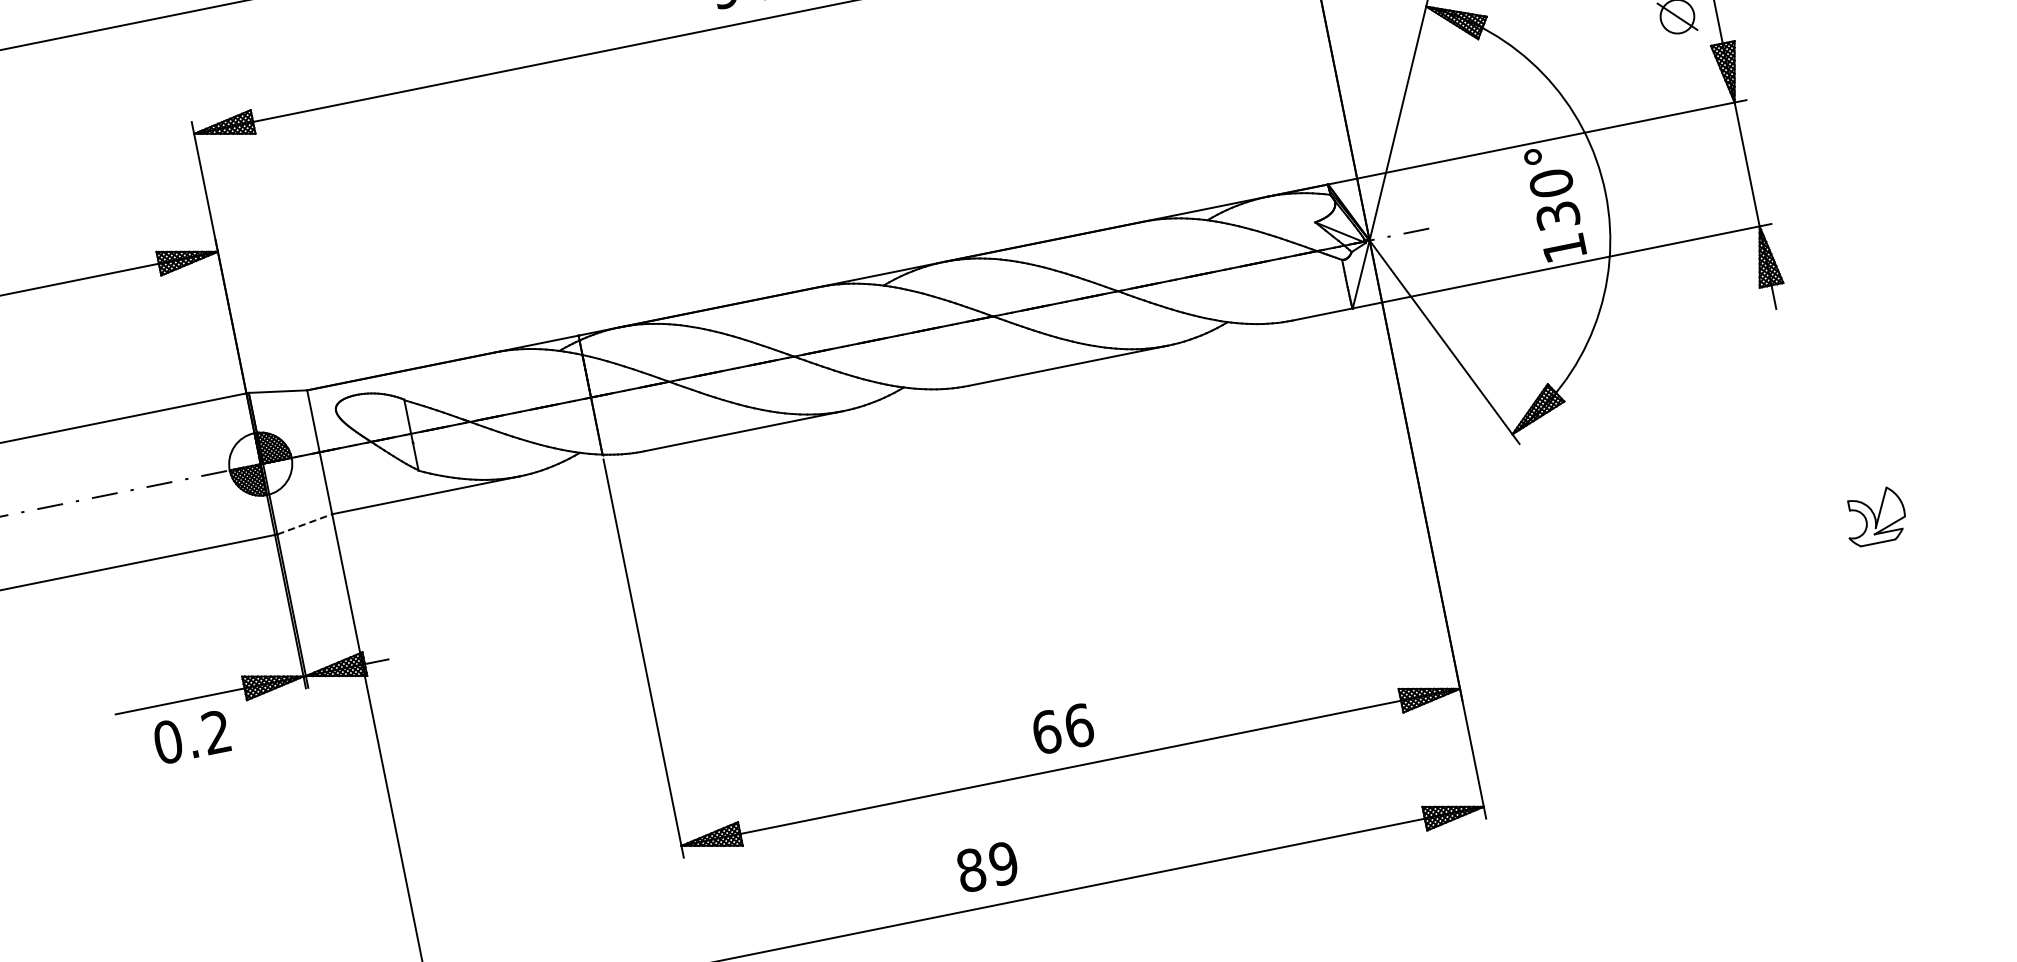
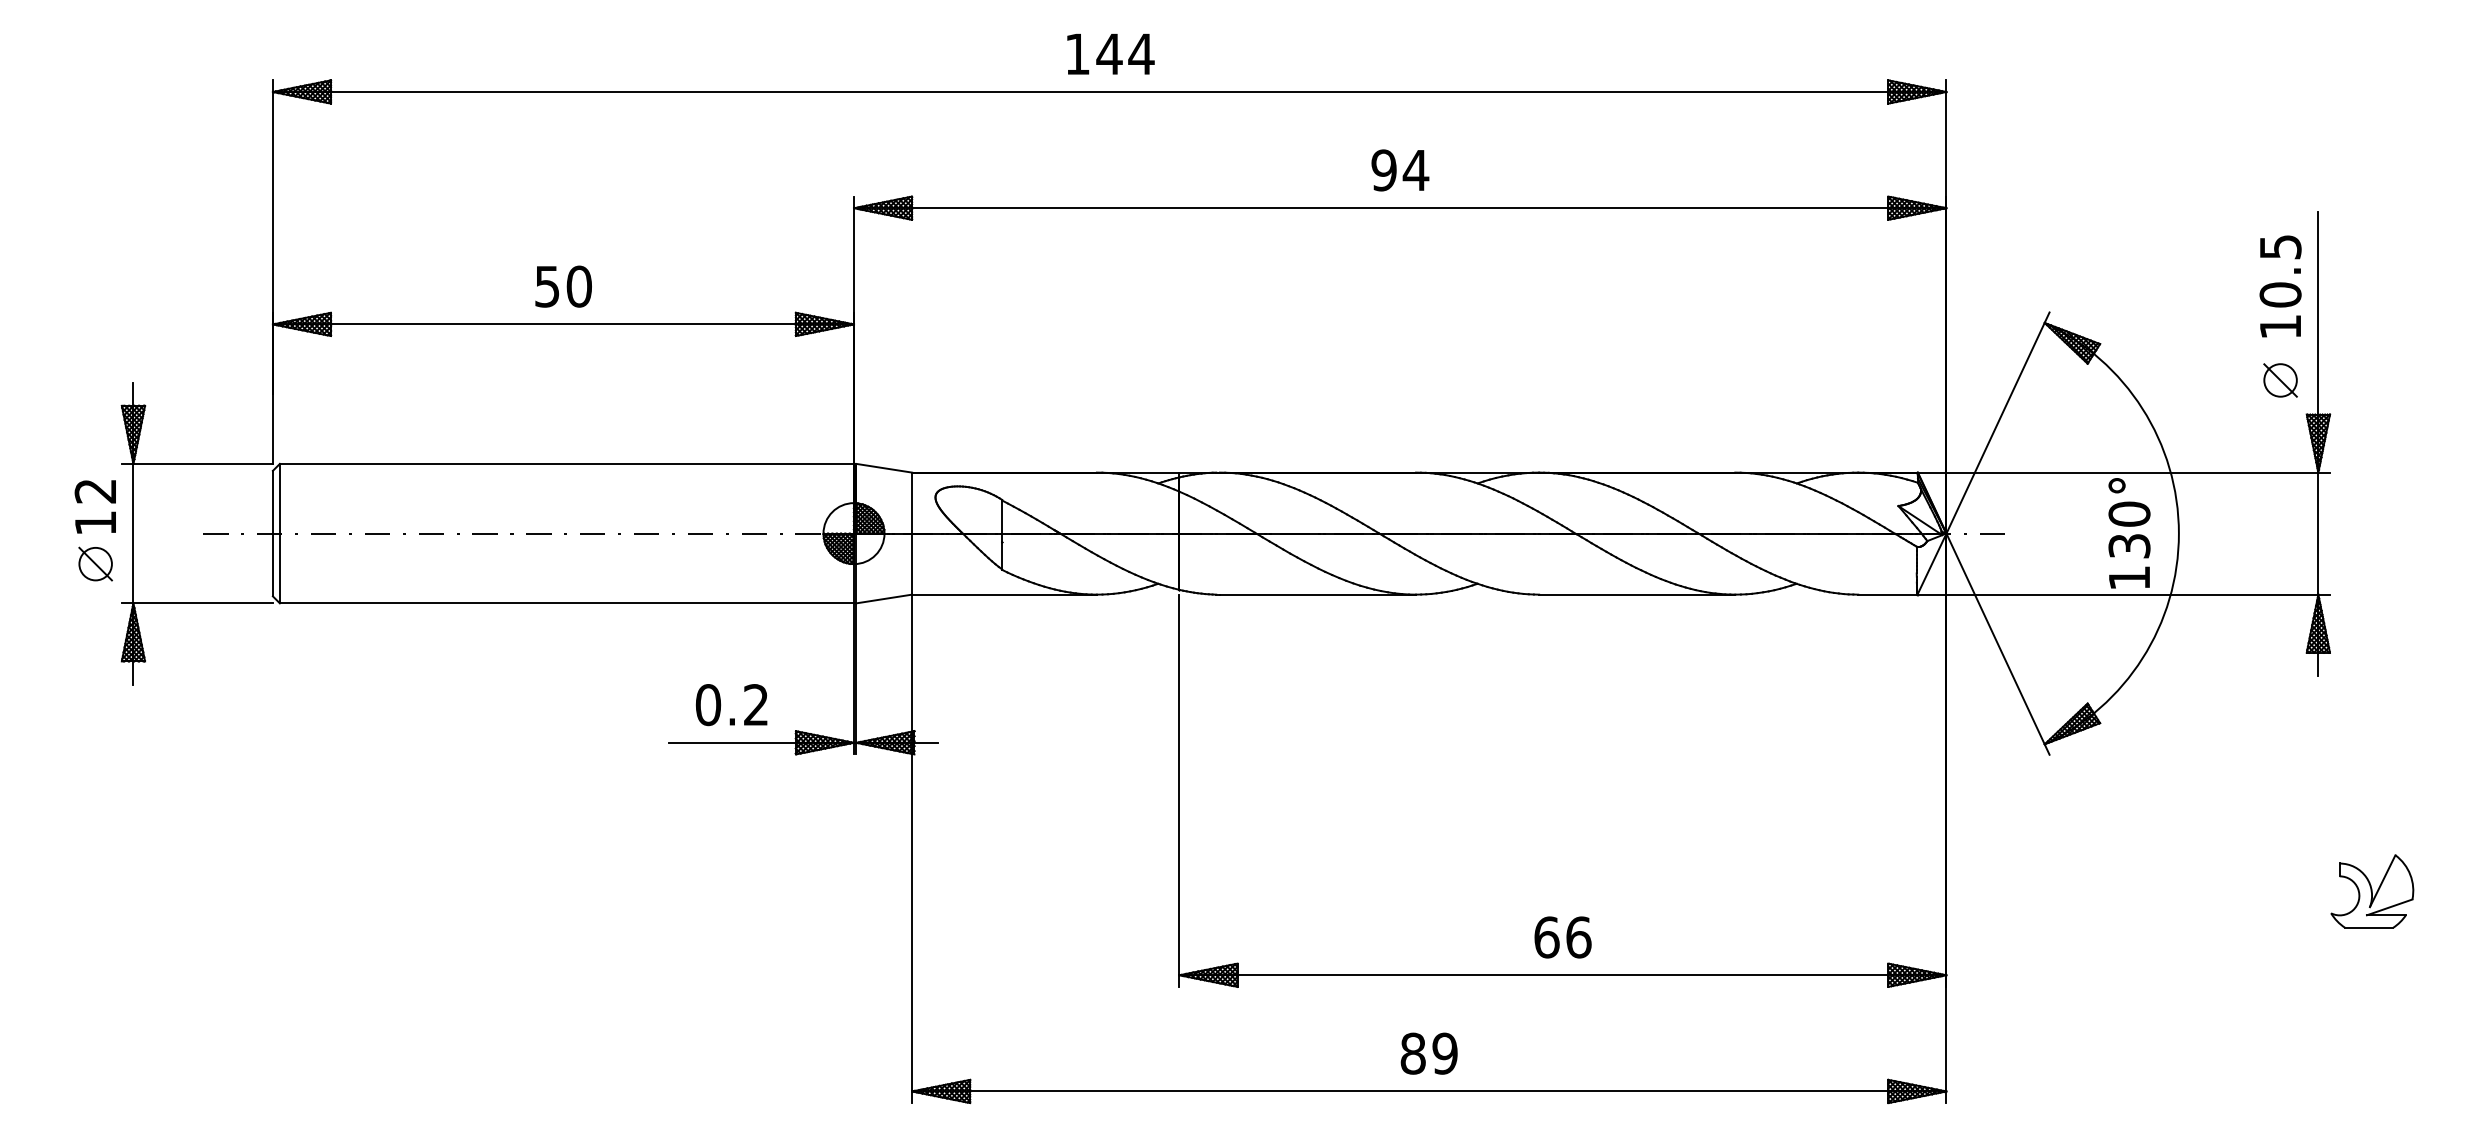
part: (1875, 516) -> (2372, 891), size x1.43
line: (304, 523) -> (884, 598), dashed -> solid
text: (191, 737) -> (731, 705), moved
text: (986, 866) -> (1428, 1053), moved

